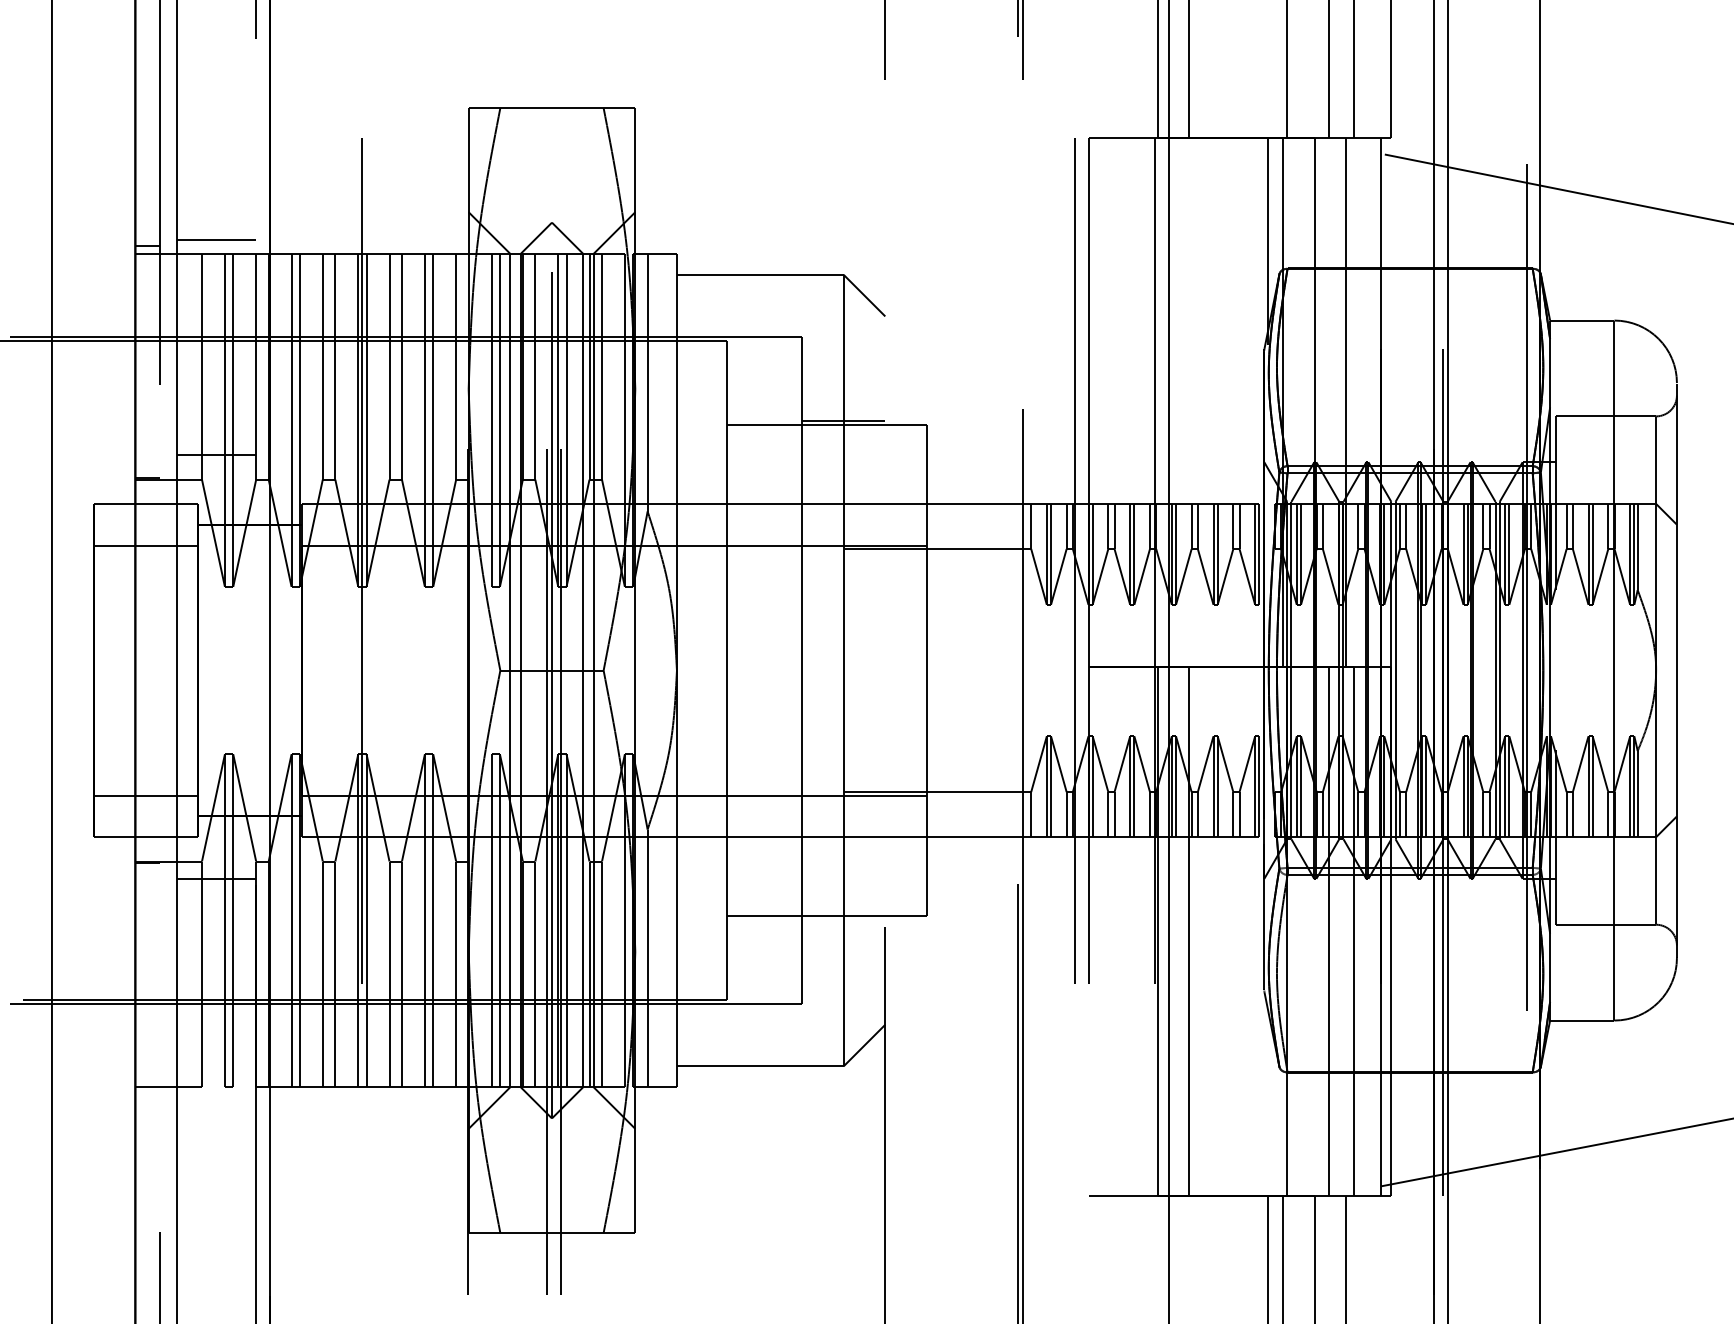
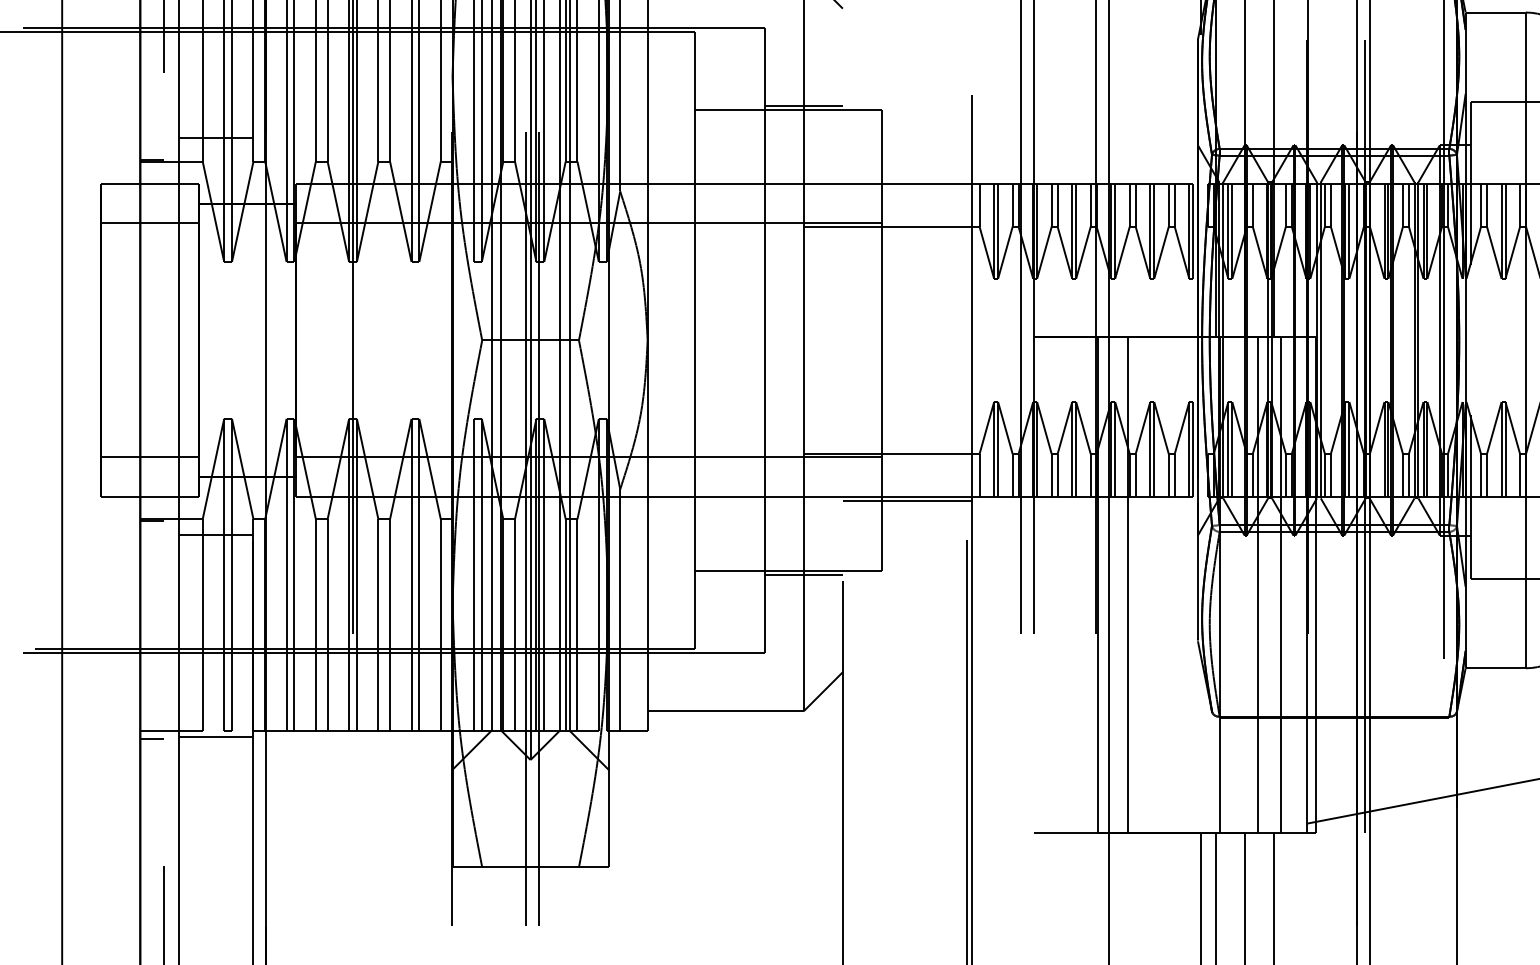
line: (953, 842) -> (906, 501), added
line: (843, 920) -> (803, 574), added
line: (216, 1093) -> (216, 736), added
line: (147, 1095) -> (151, 738), added

